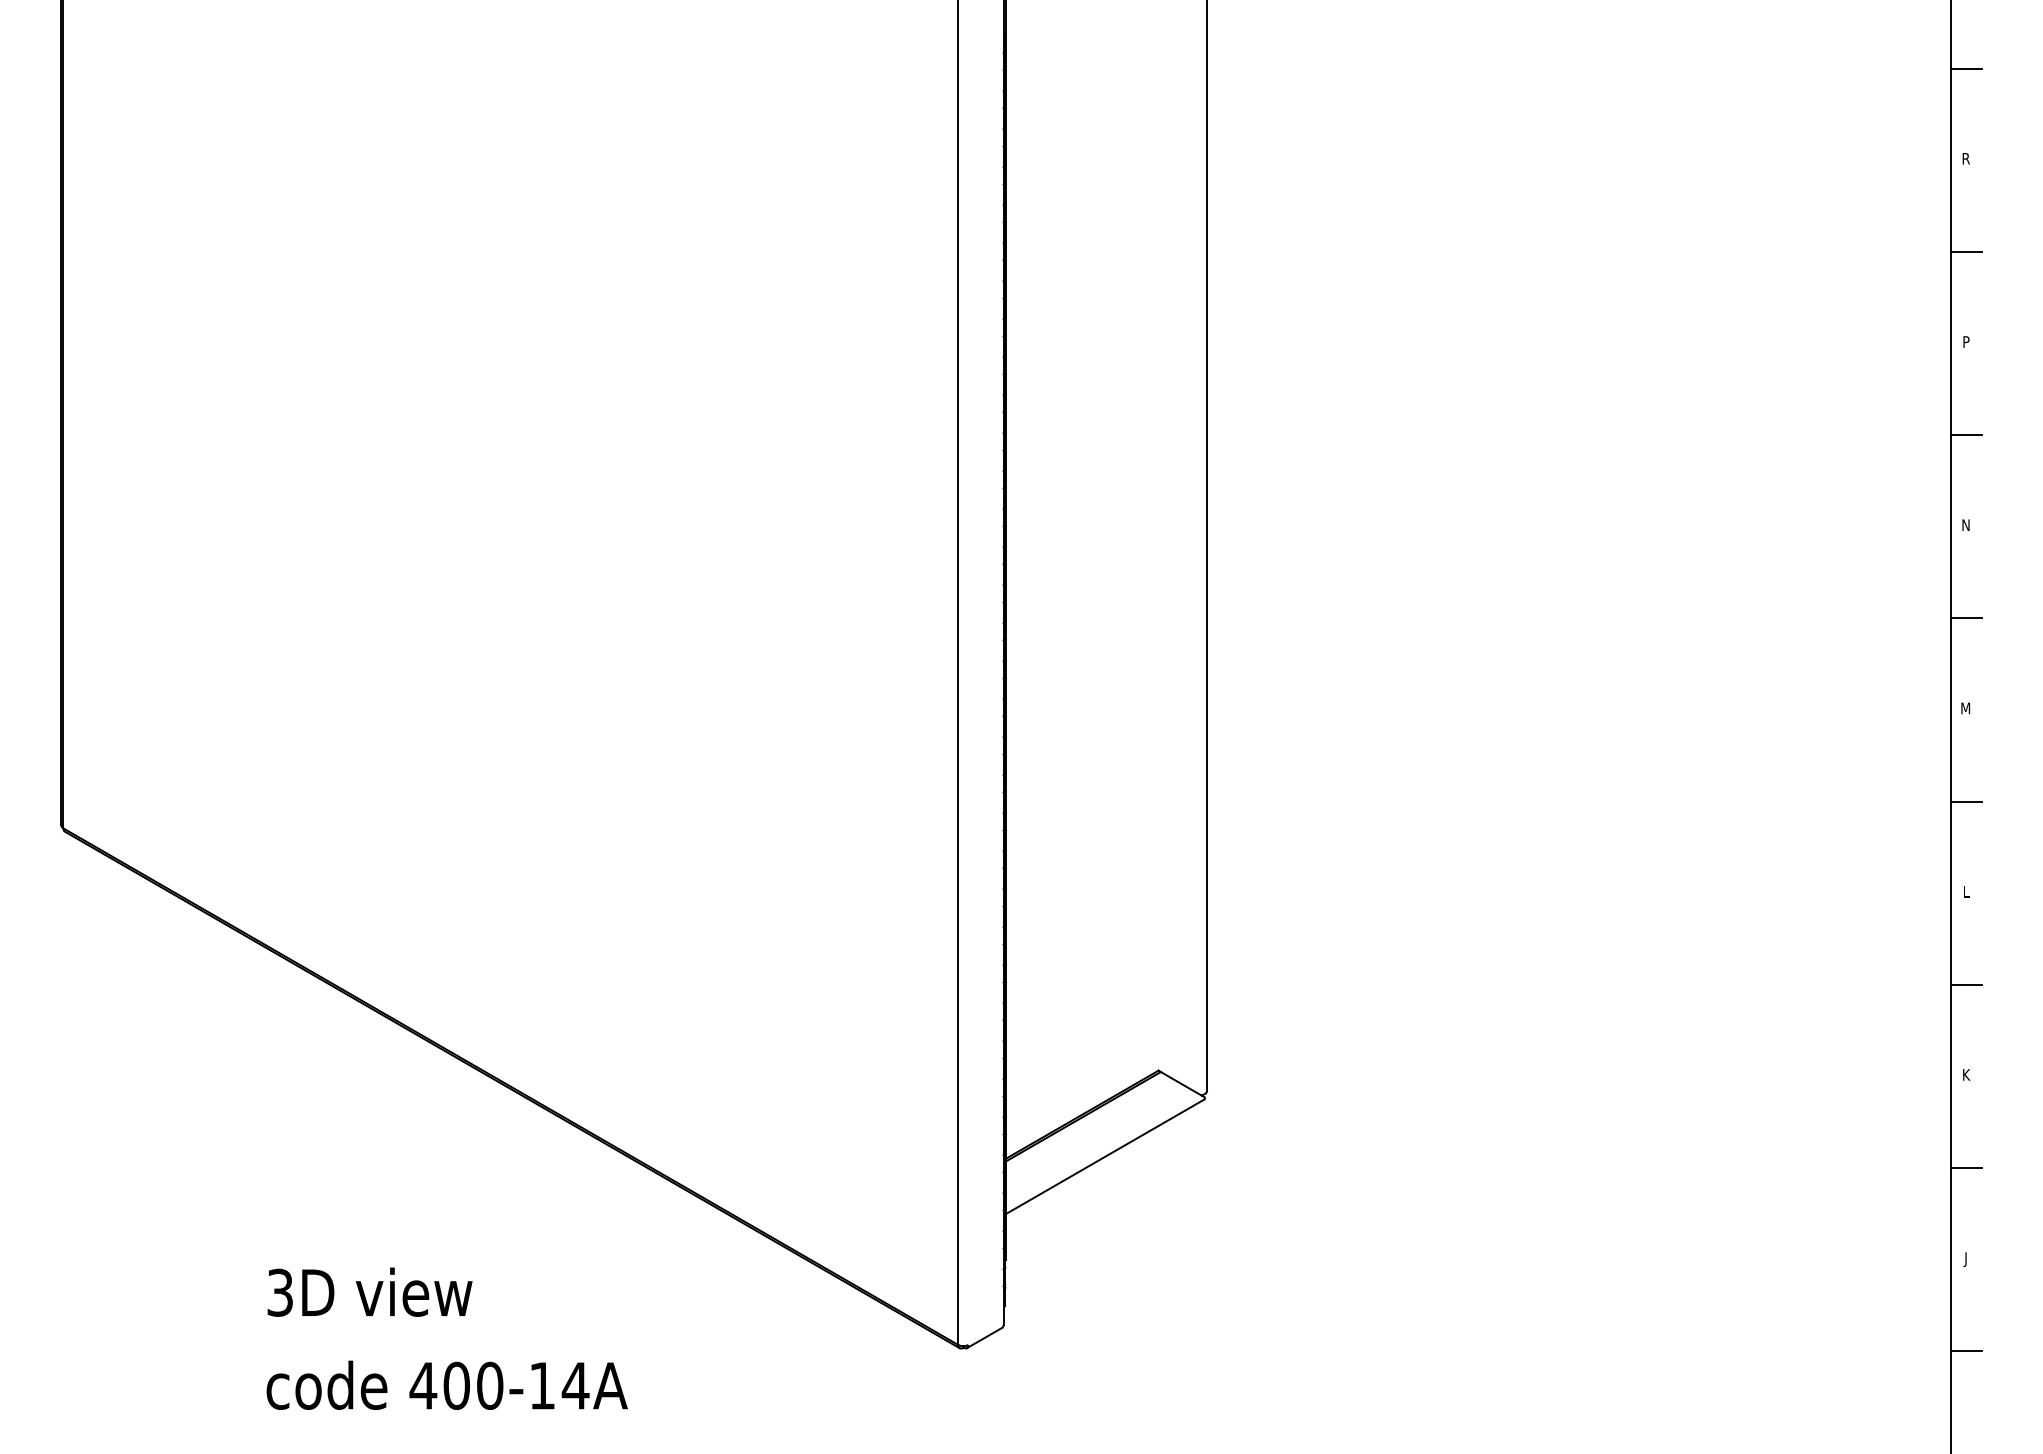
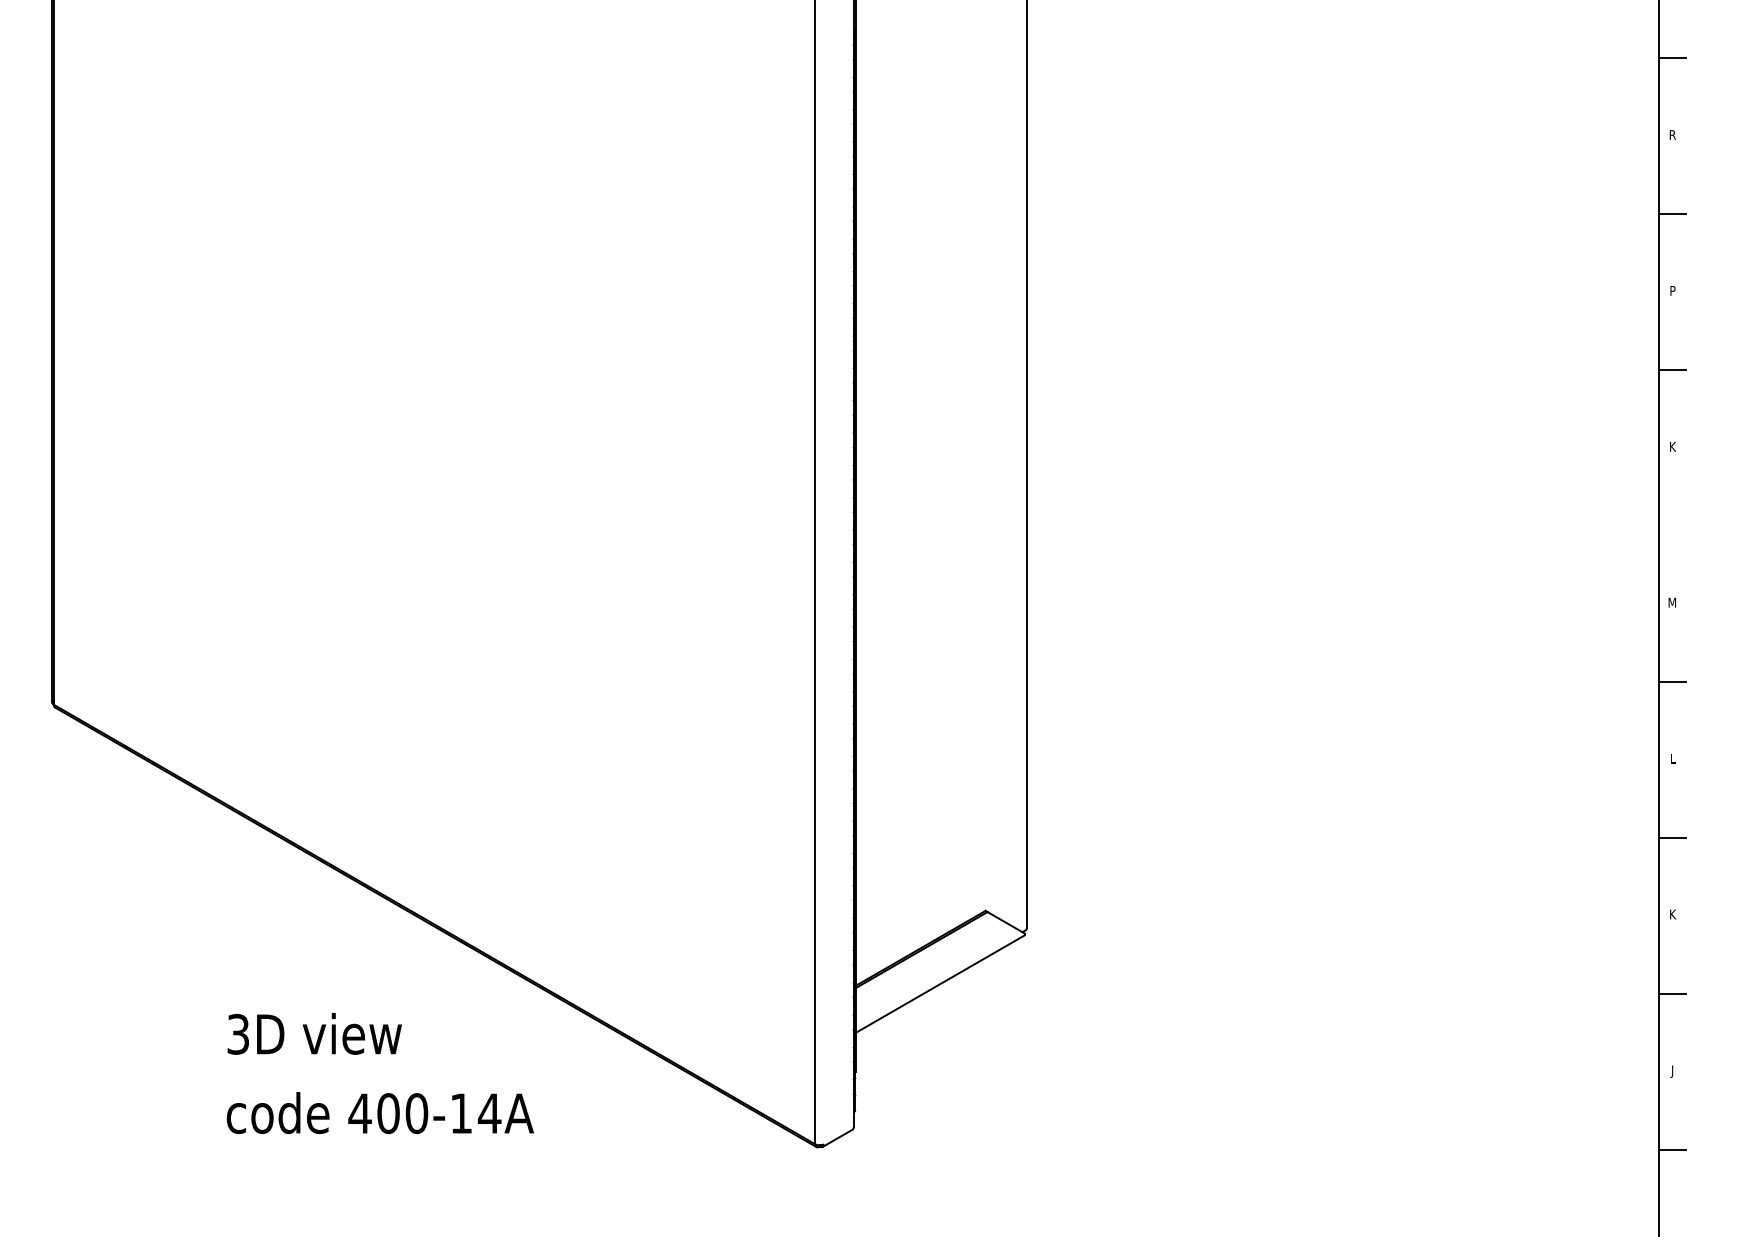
text: (1966, 524) -> (1673, 446), N -> K
line: (1965, 618) -> (1672, 526), removed
text: (446, 1338) -> (379, 1073), moved

